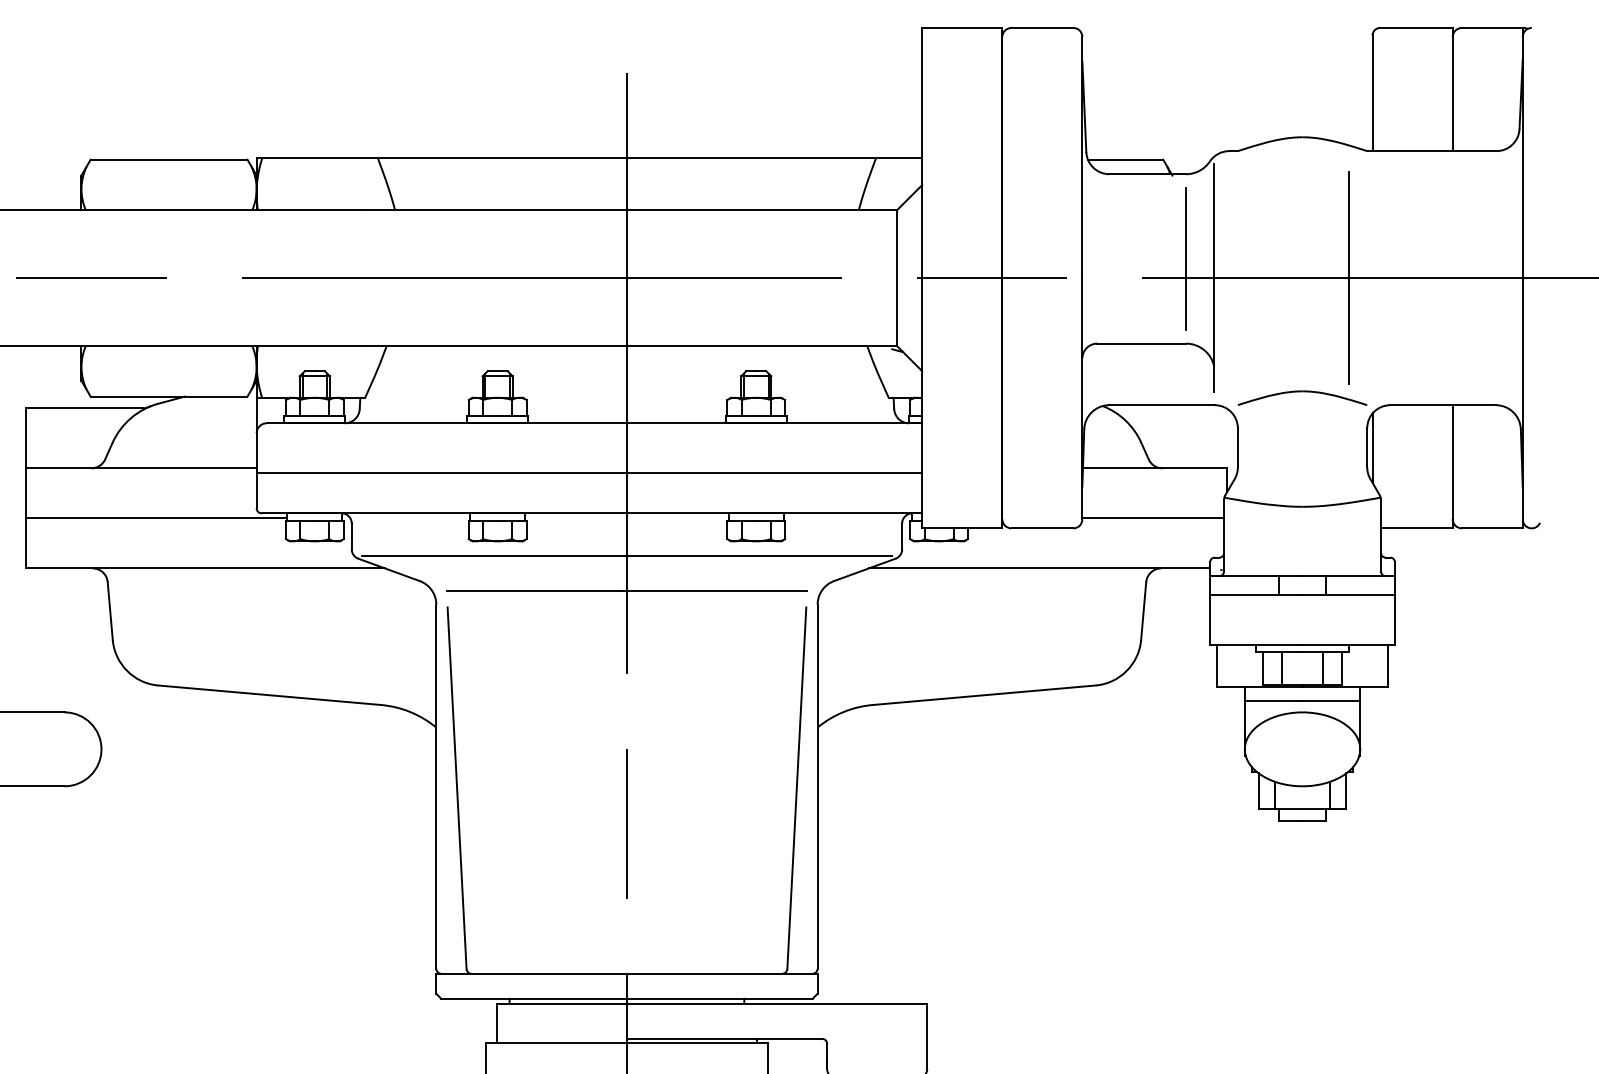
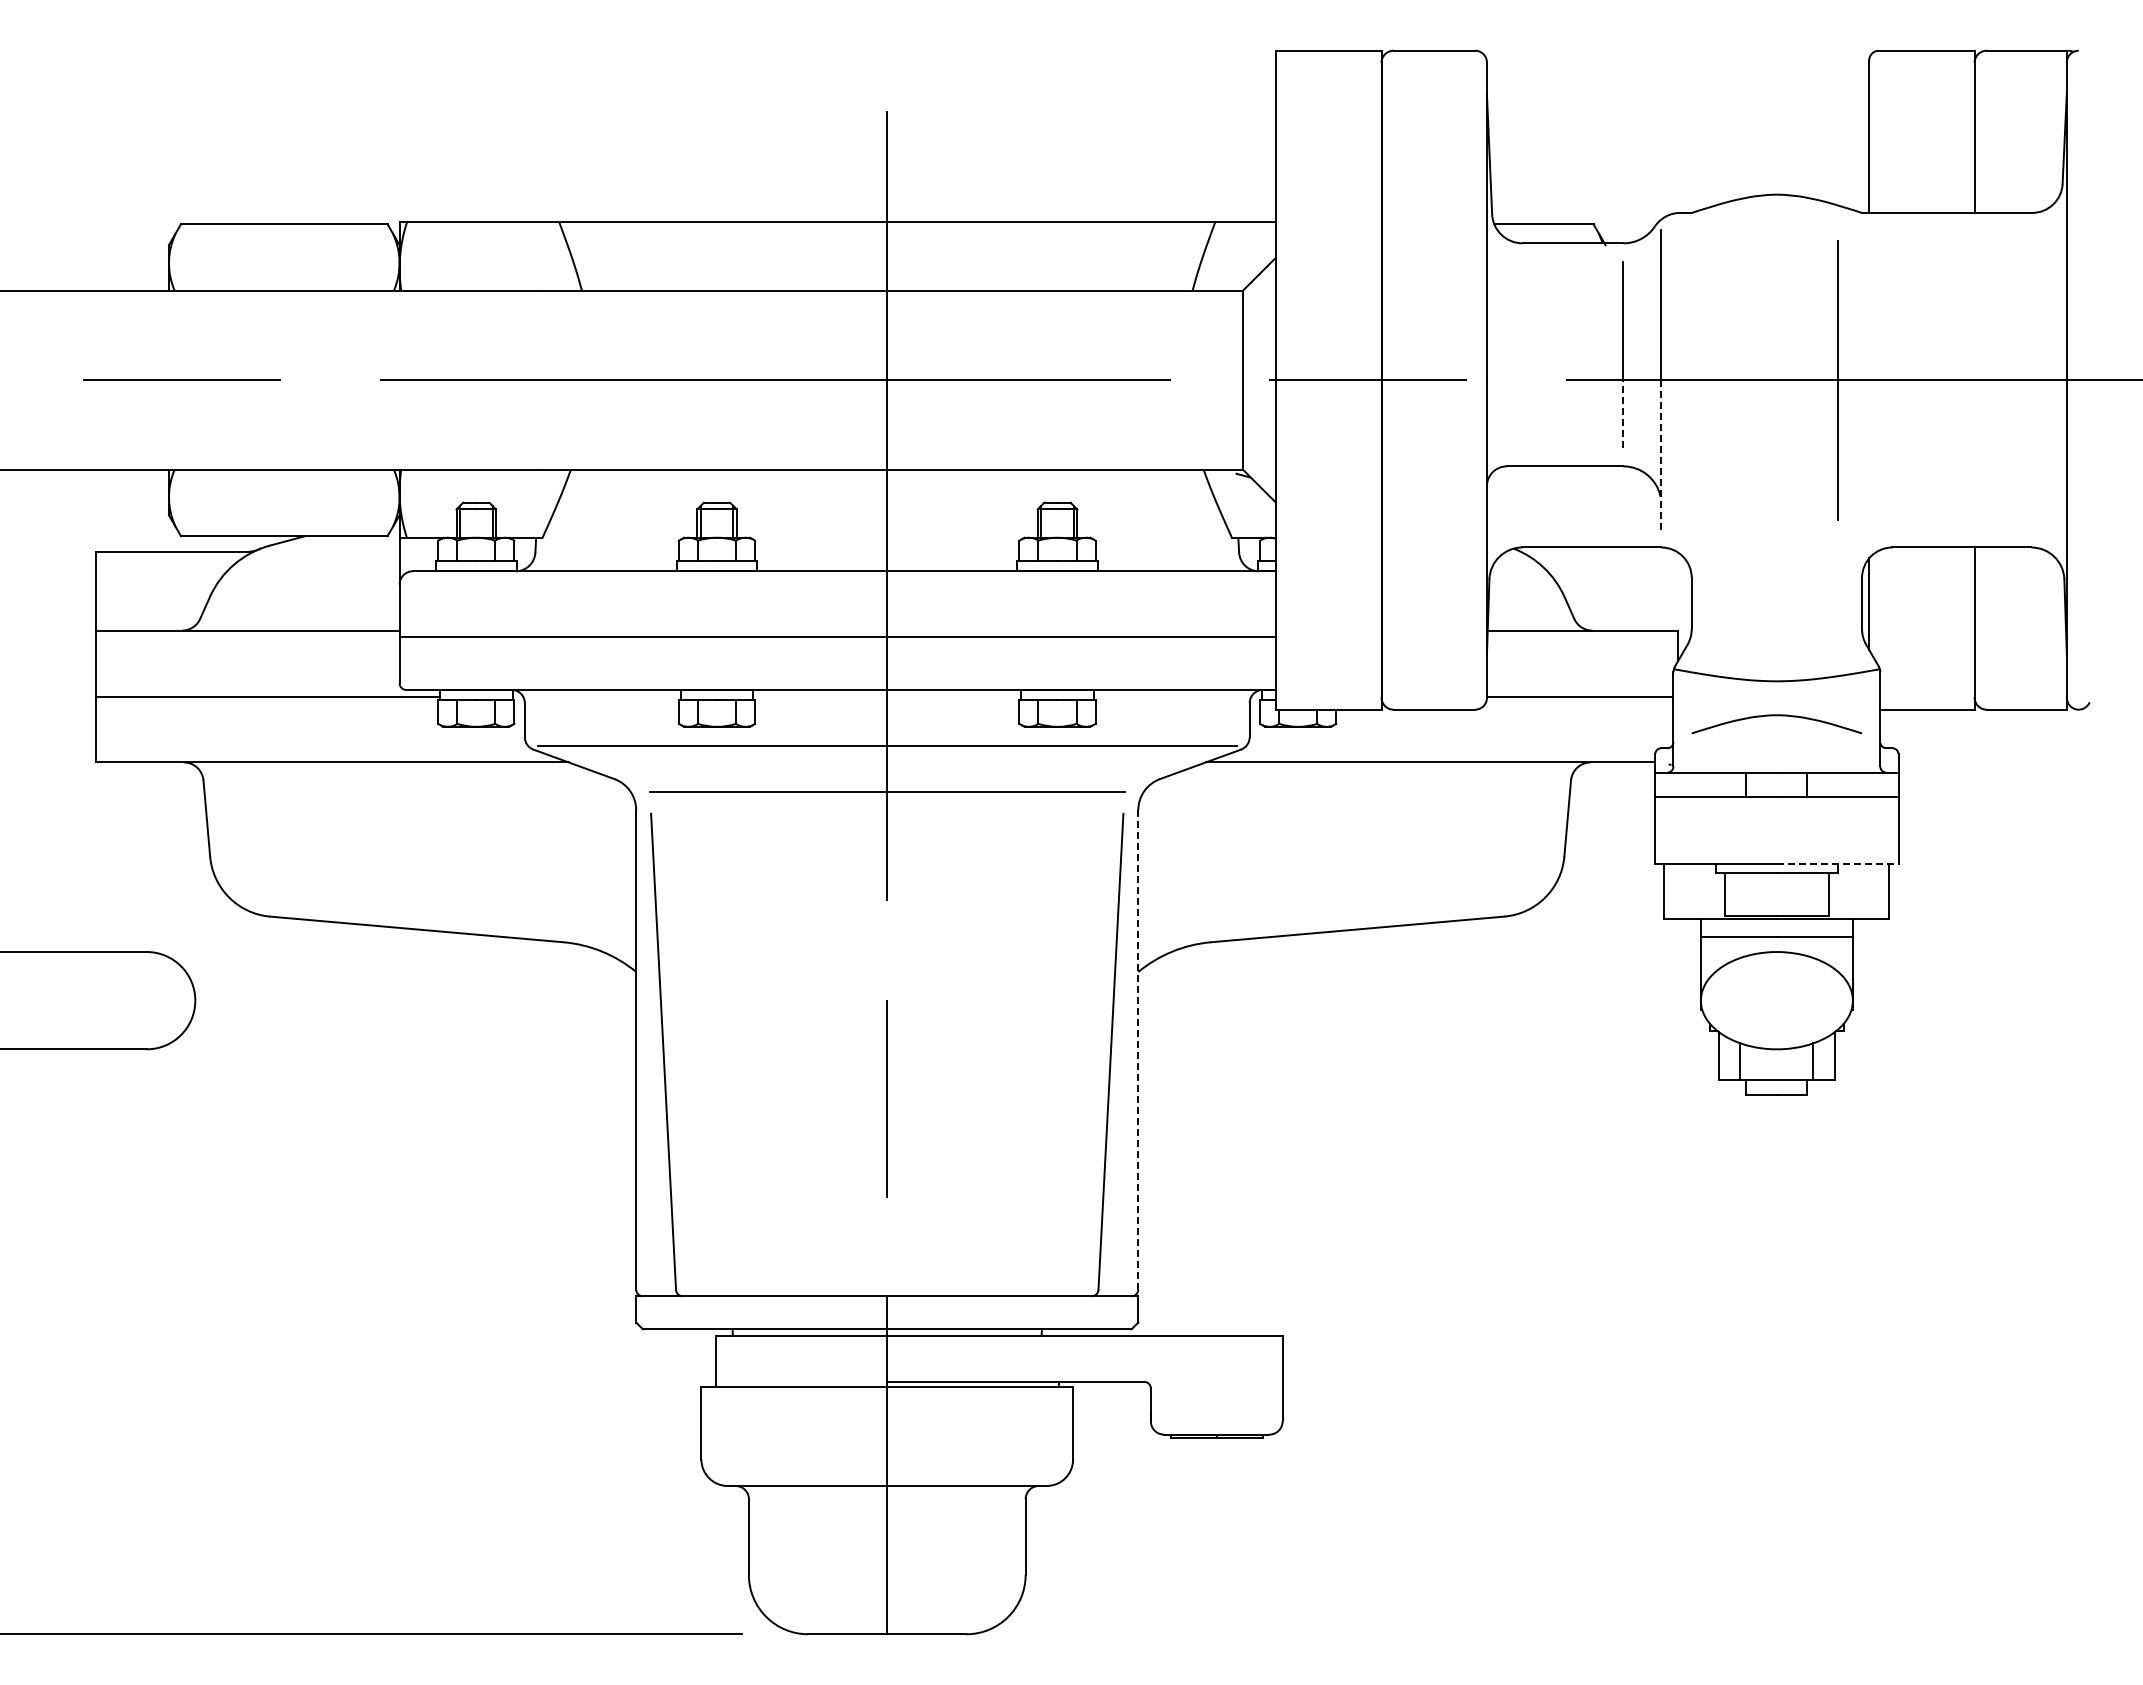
line: (1186, 304) -> (1623, 414), solid -> dashed
line: (1214, 335) -> (1660, 455), solid -> dashed
part: (1302, 392) -> (1776, 716), moved
line: (1348, 645) -> (1837, 863), solid -> dashed
line: (1281, 667) -> (1749, 893), removed
line: (1323, 667) -> (1804, 893), removed
line: (817, 786) -> (1138, 1049), solid -> dashed

